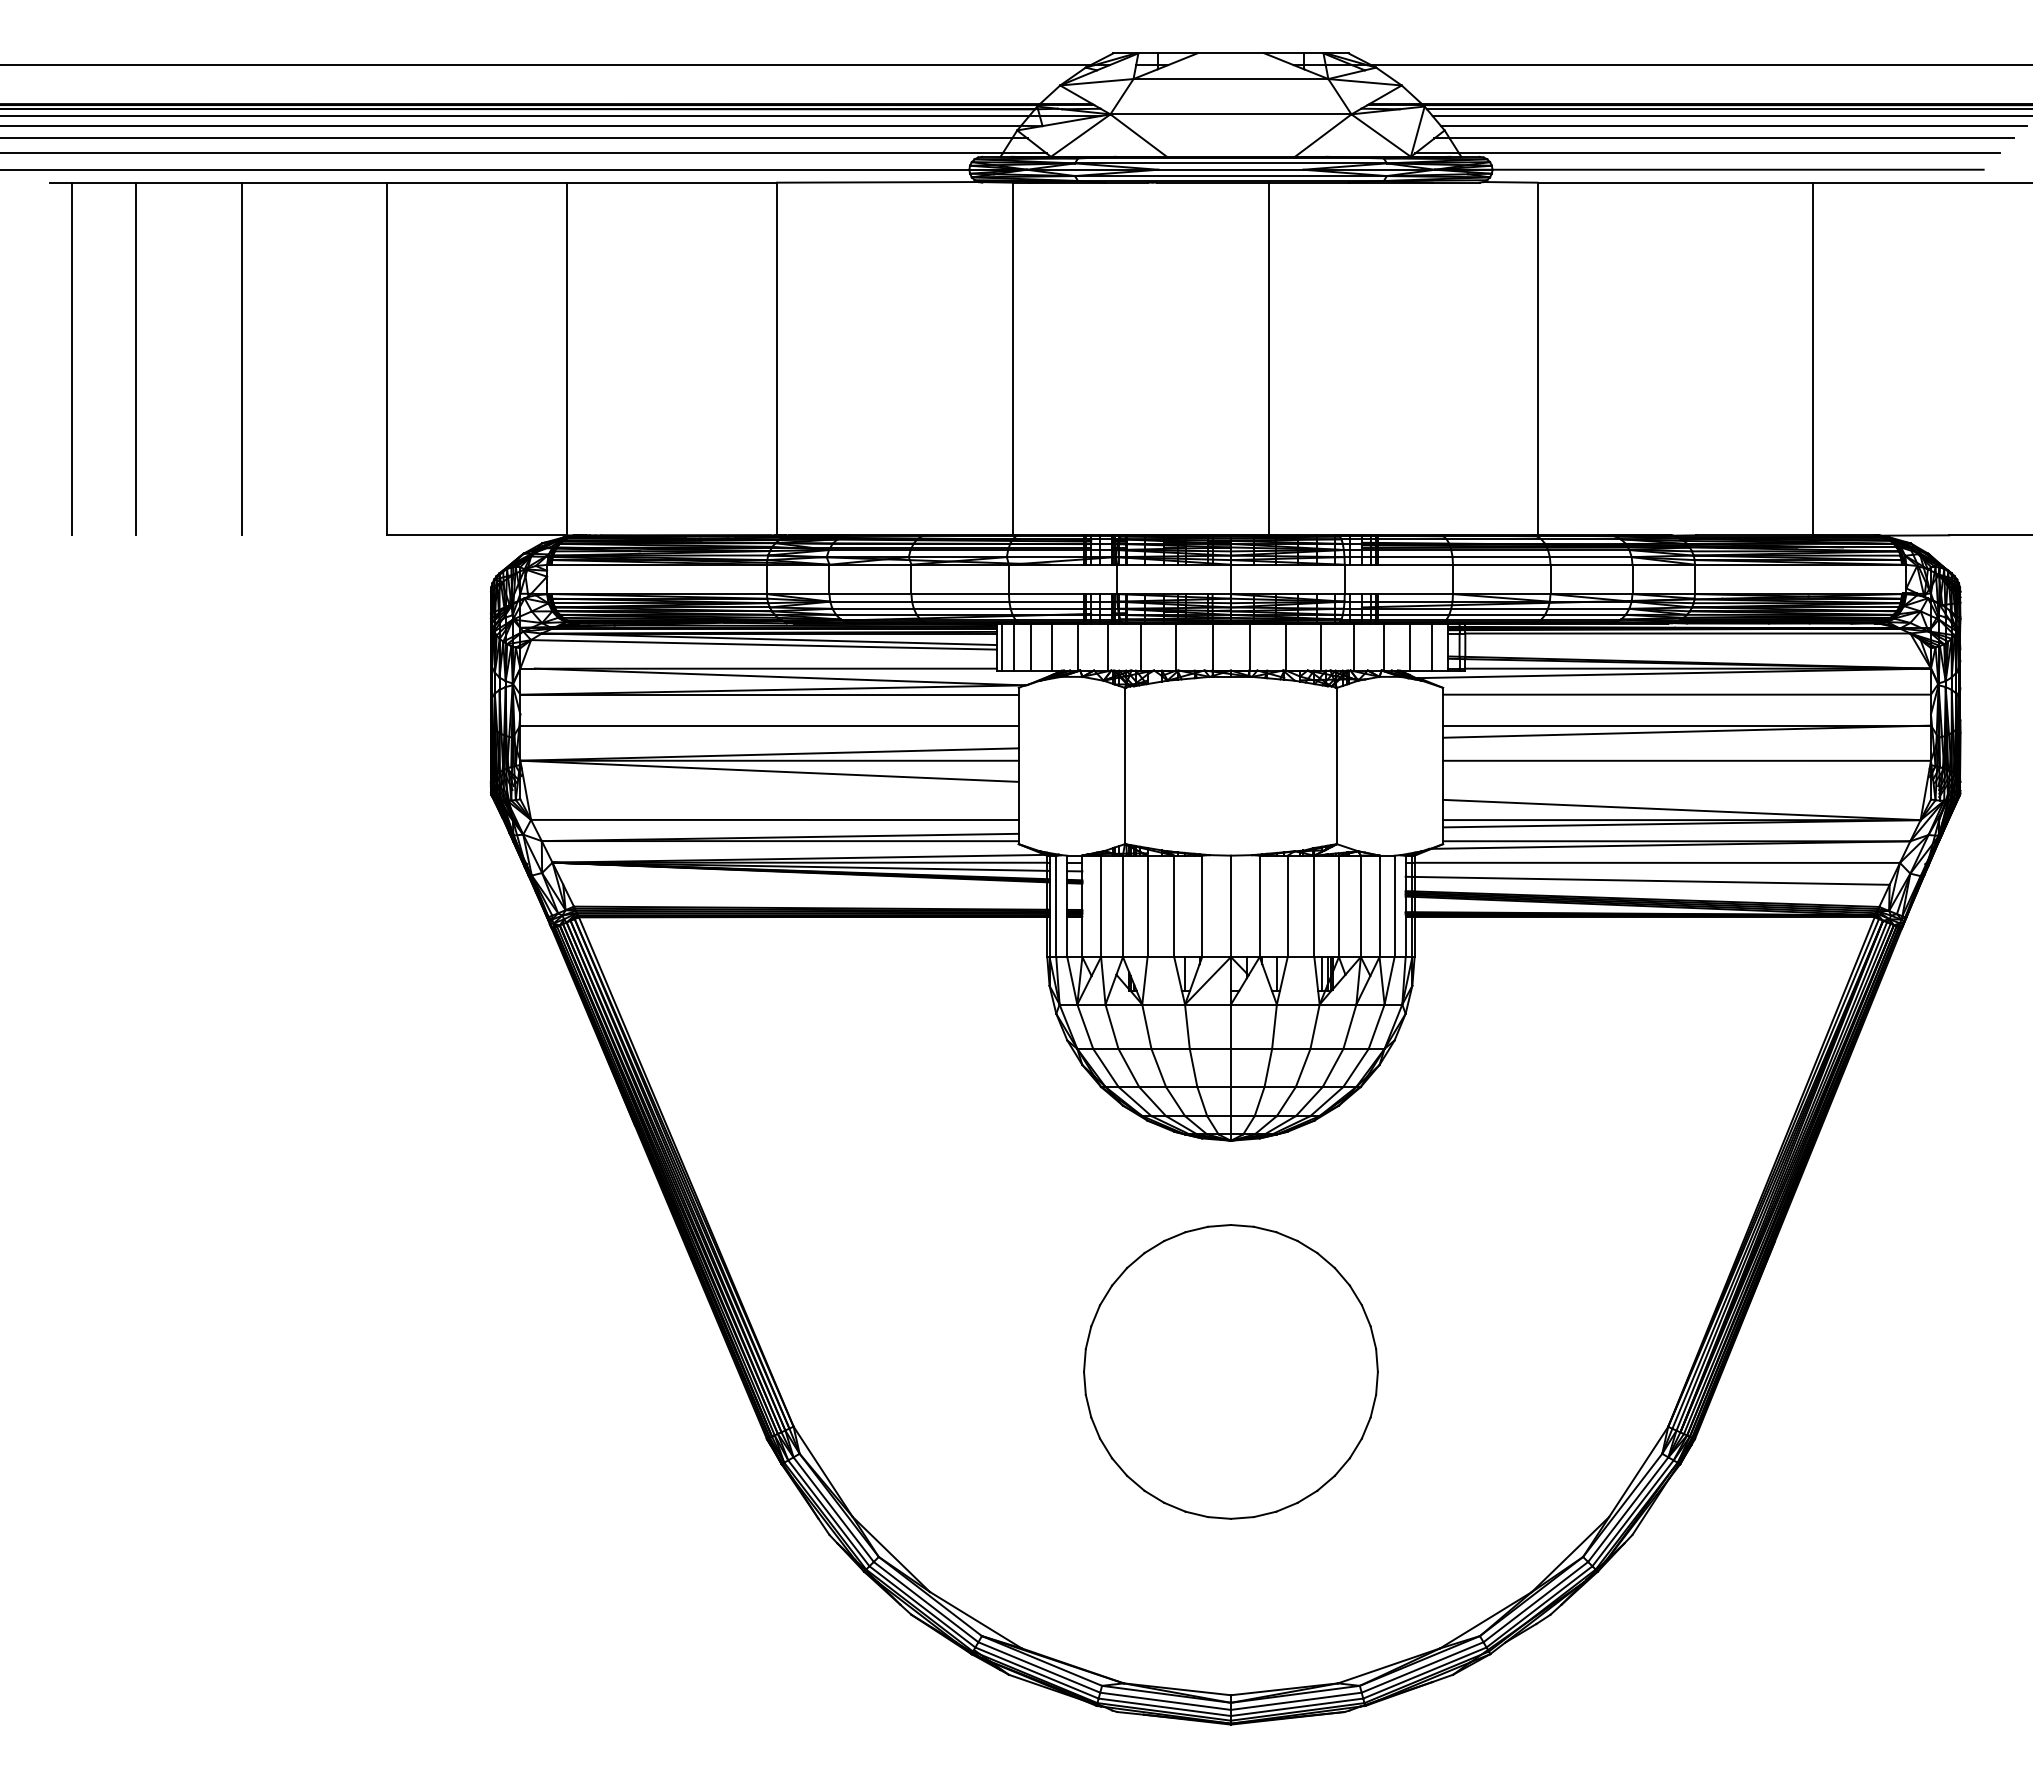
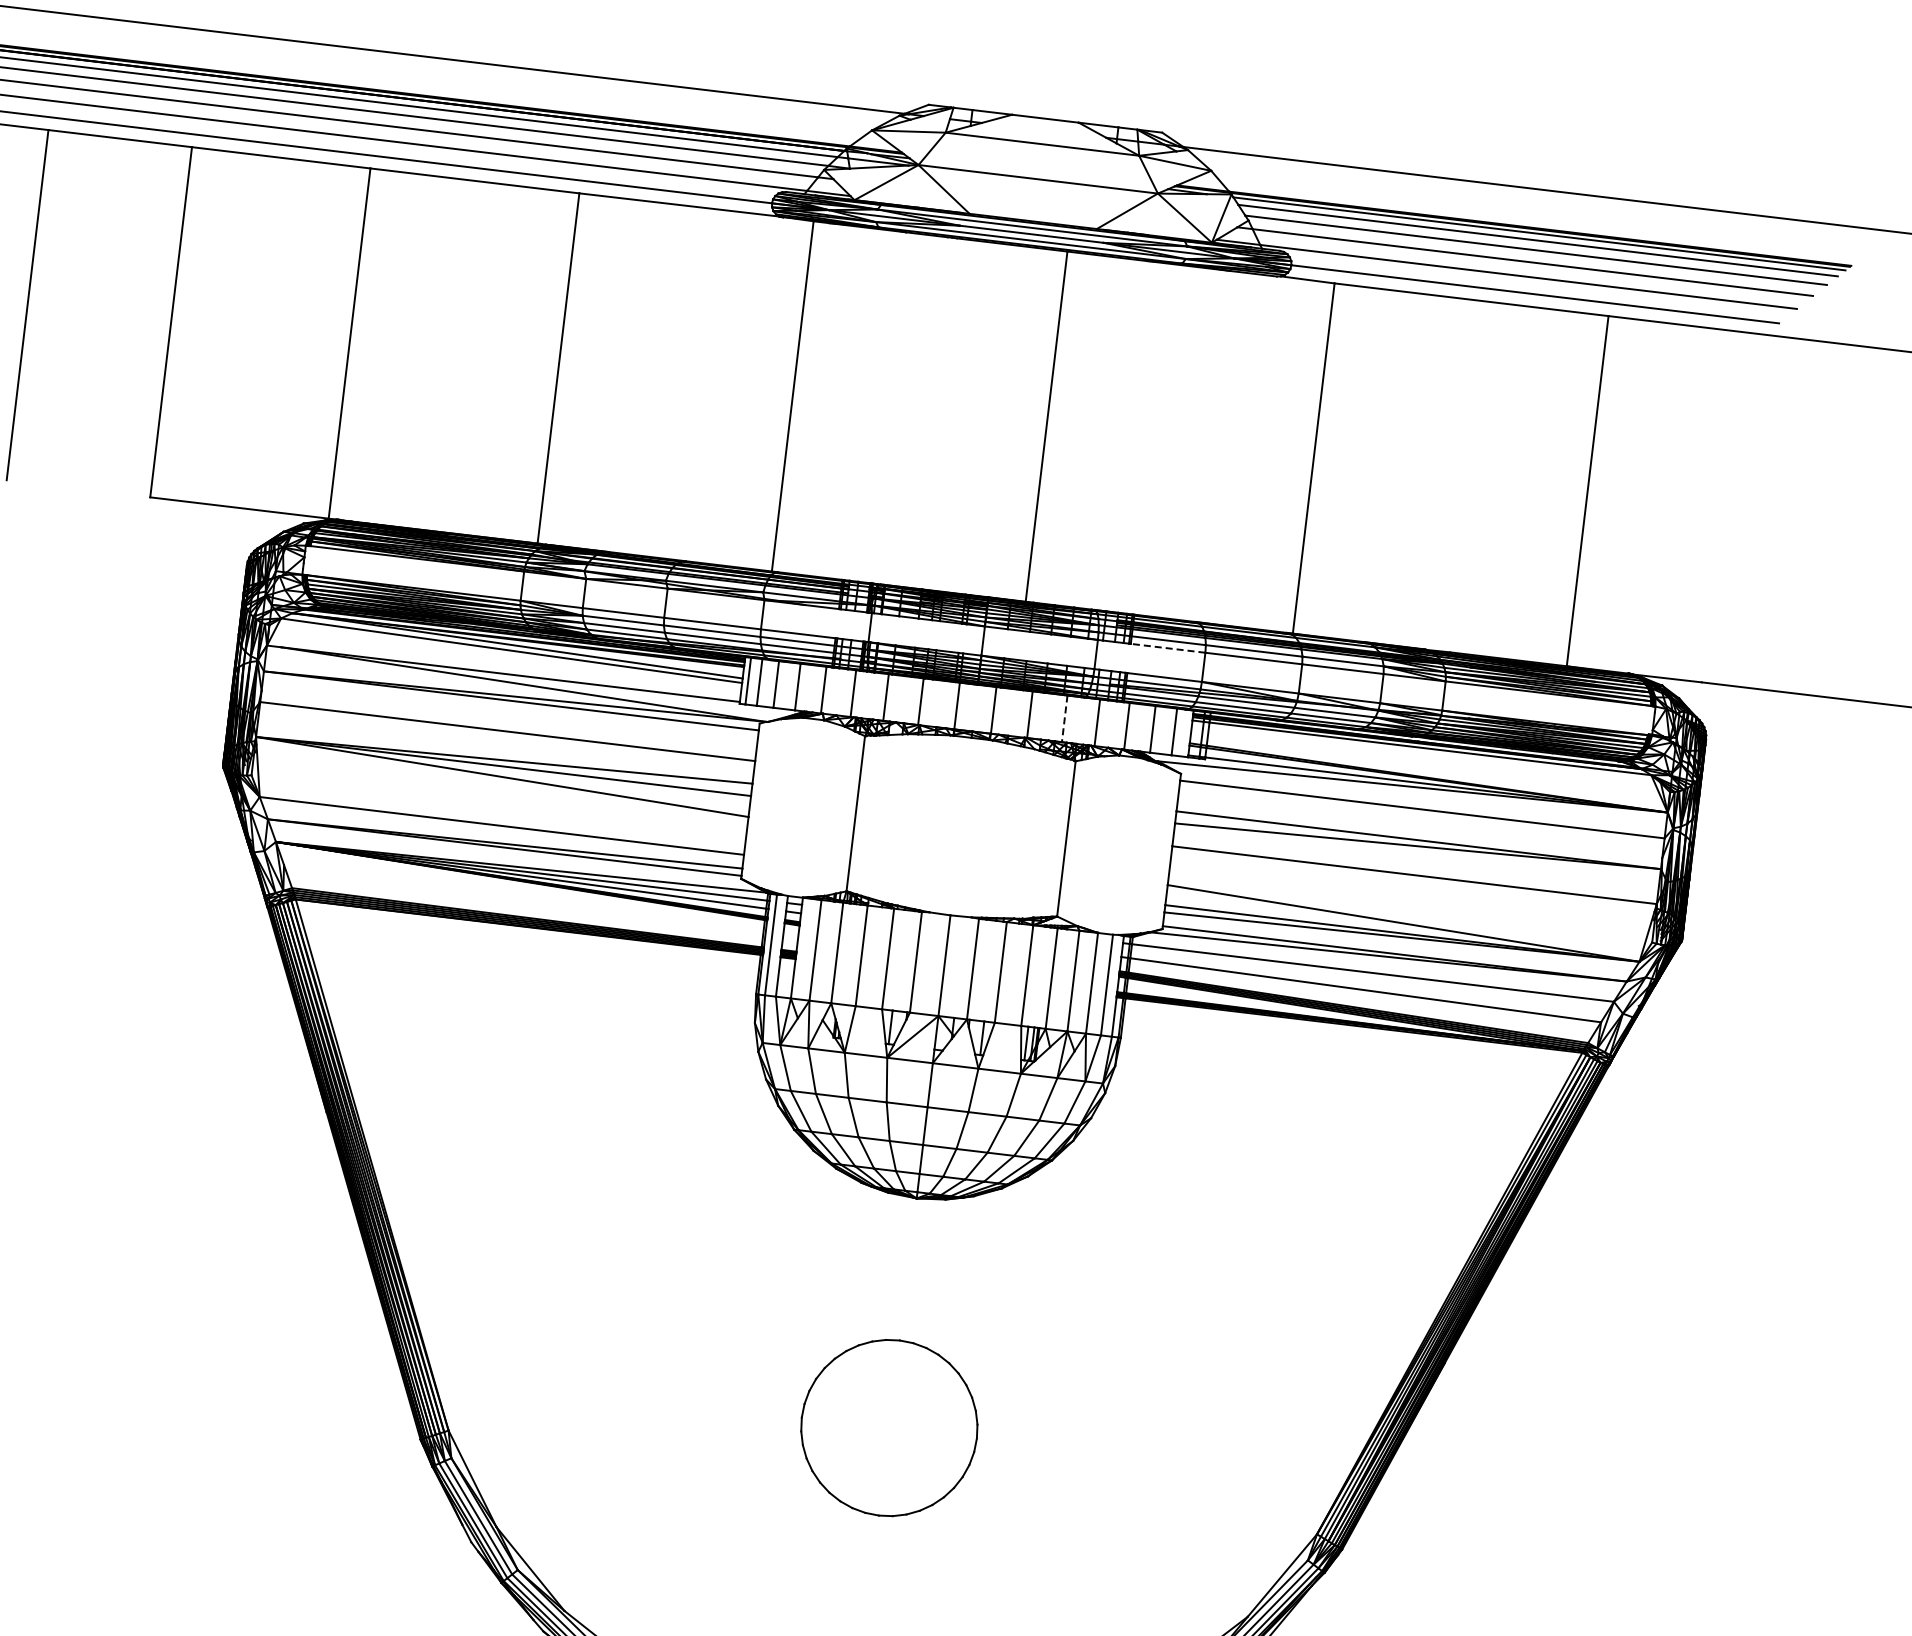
line: (1415, 564) -> (1168, 648), solid -> dashed
line: (1321, 647) -> (1065, 719), solid -> dashed
part: (1230, 1371) -> (888, 1427), size x0.6

